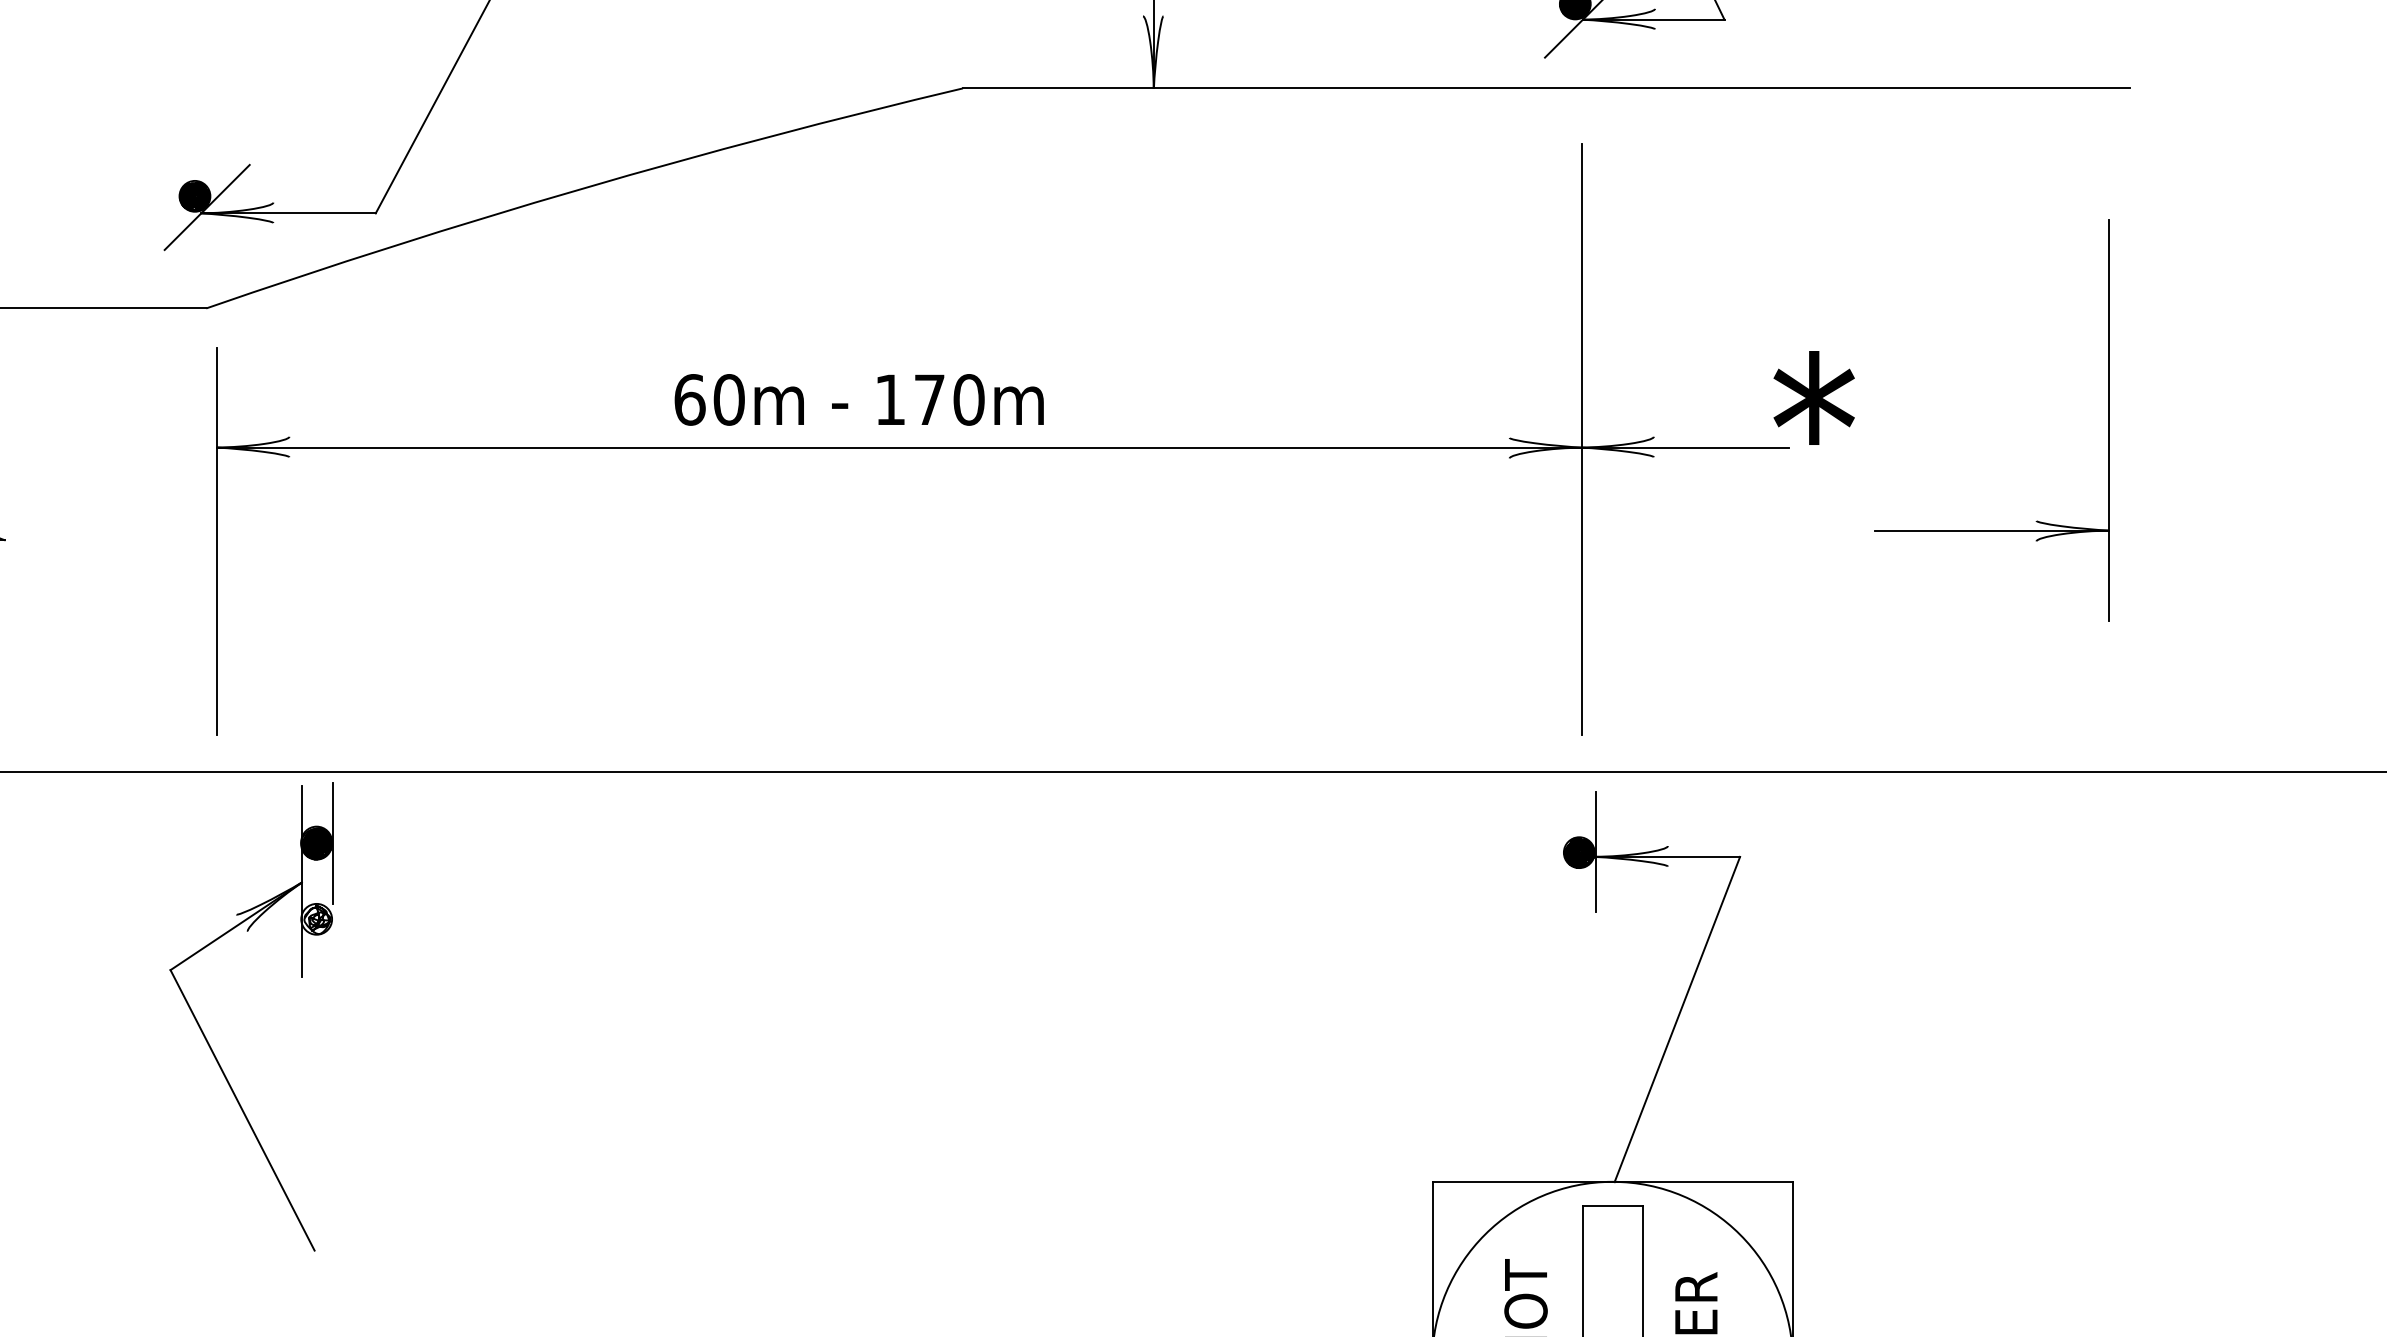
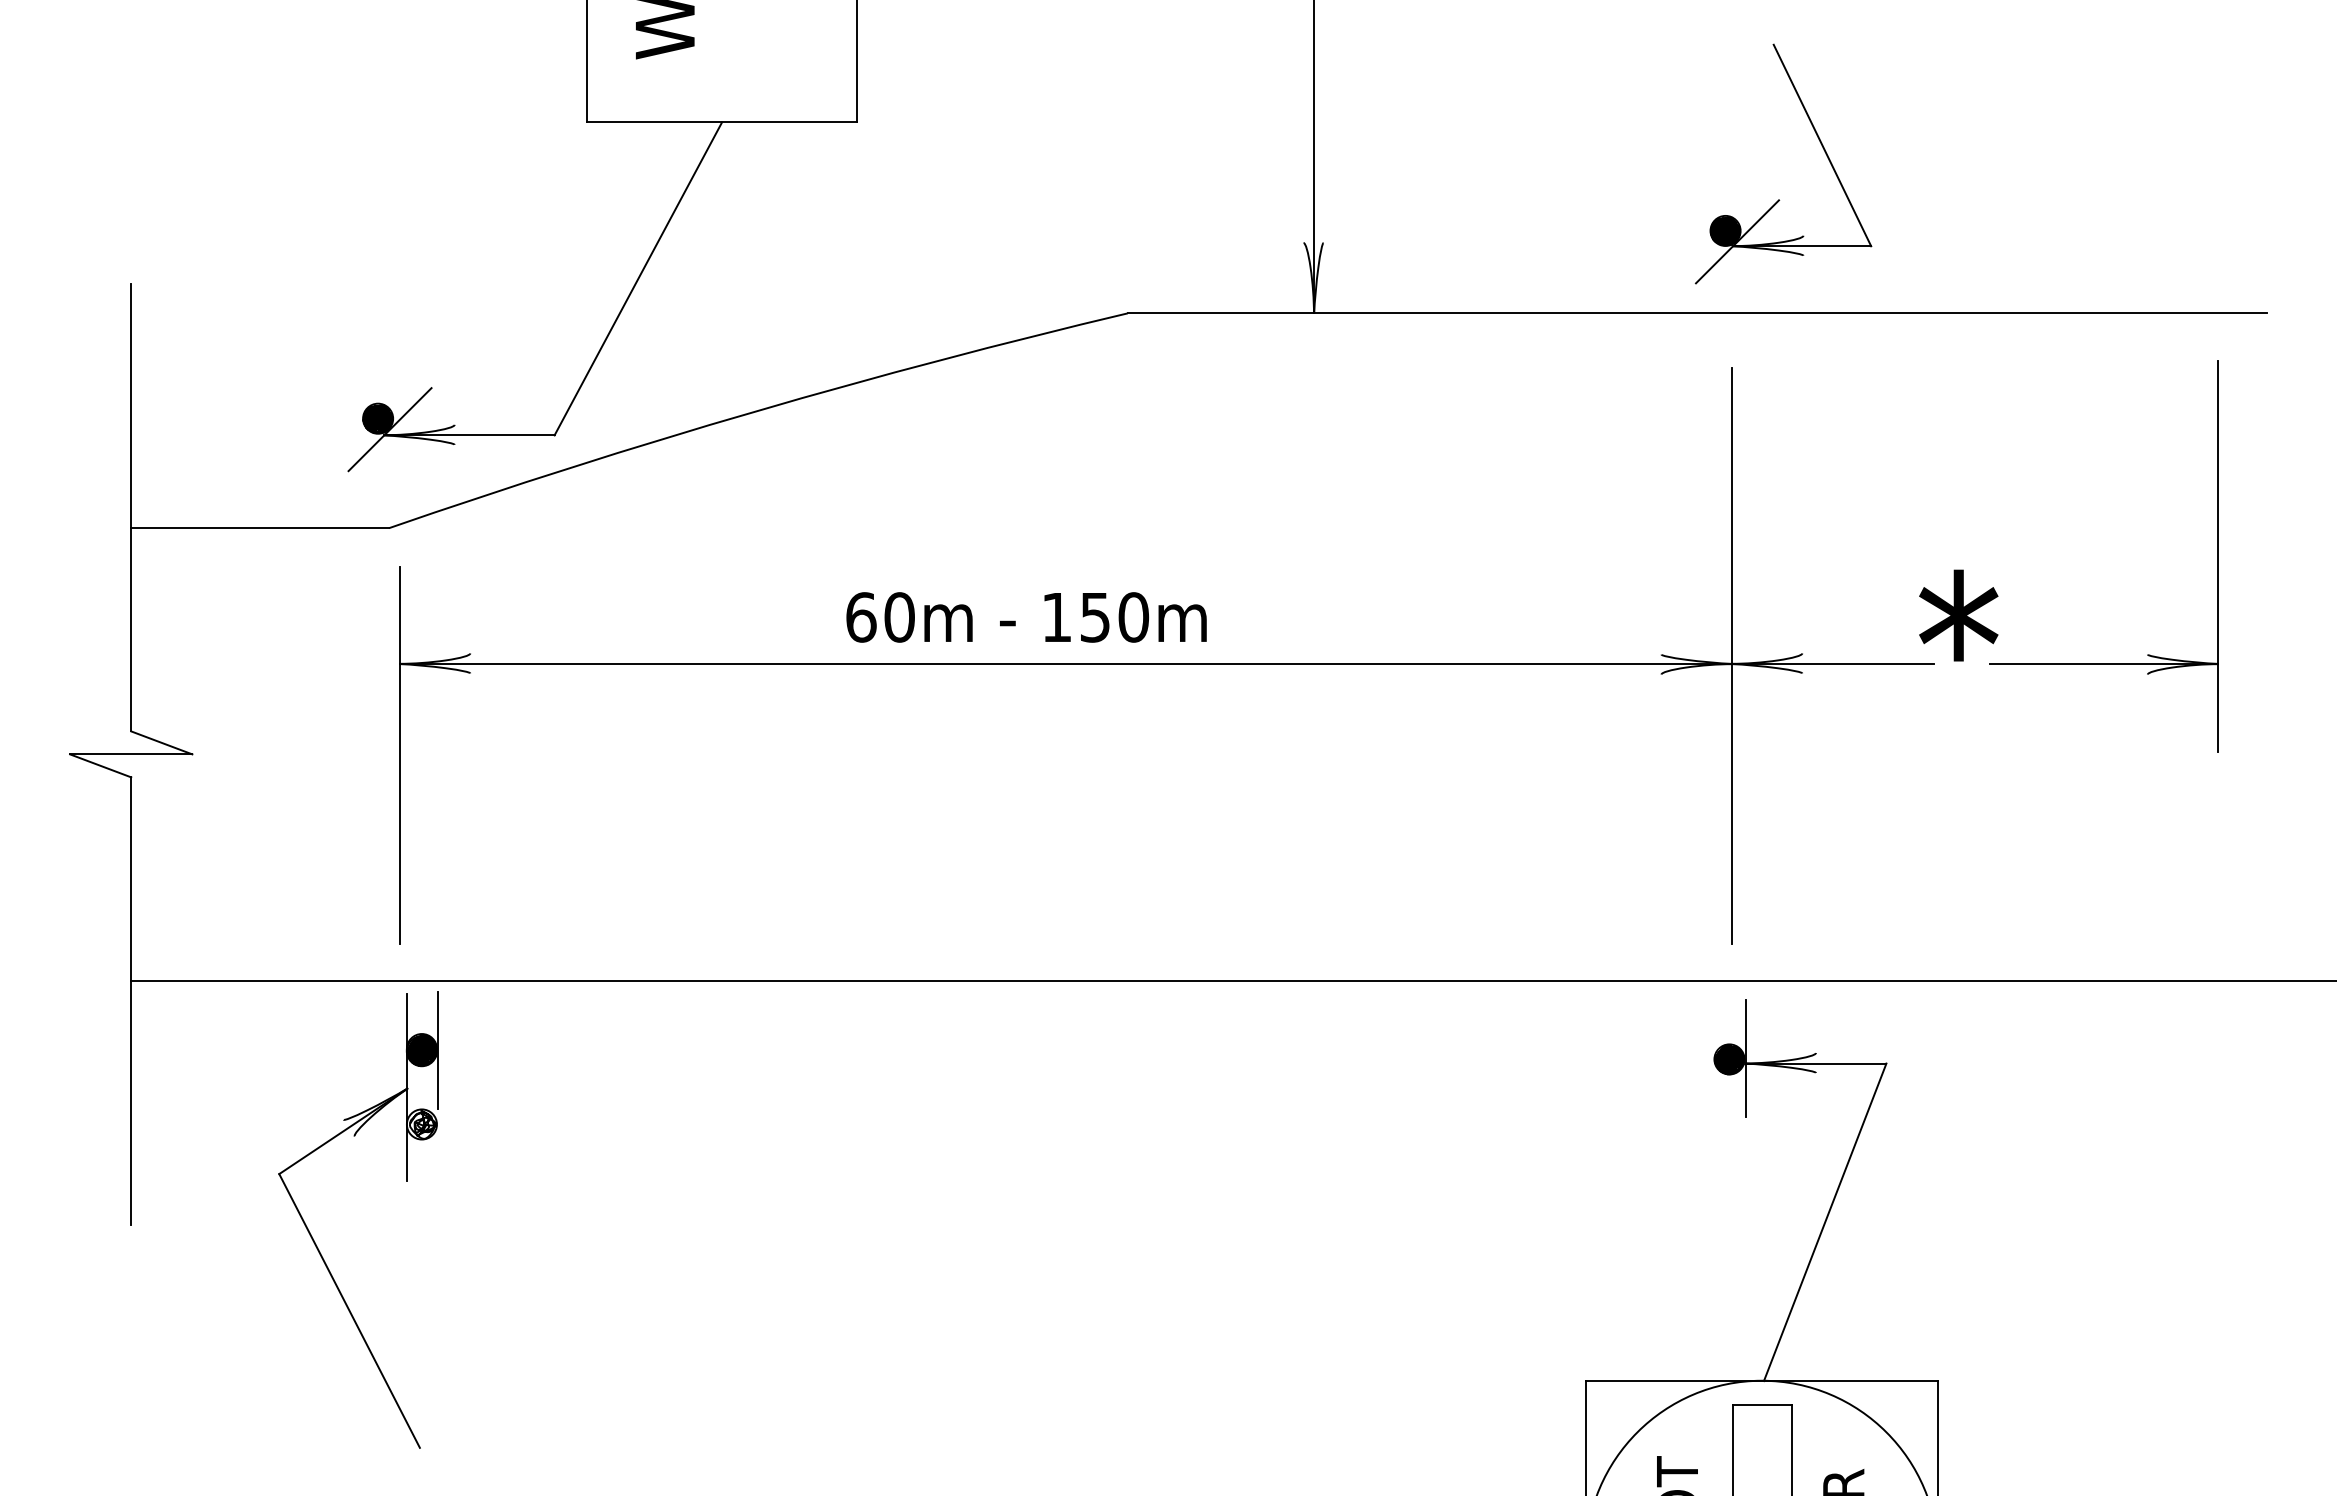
text: (929, 399) -> (1095, 617), 170m -> 150m
part: (1991, 530) -> (2103, 663), moved
part: (206, 1038) -> (314, 1240), moved

